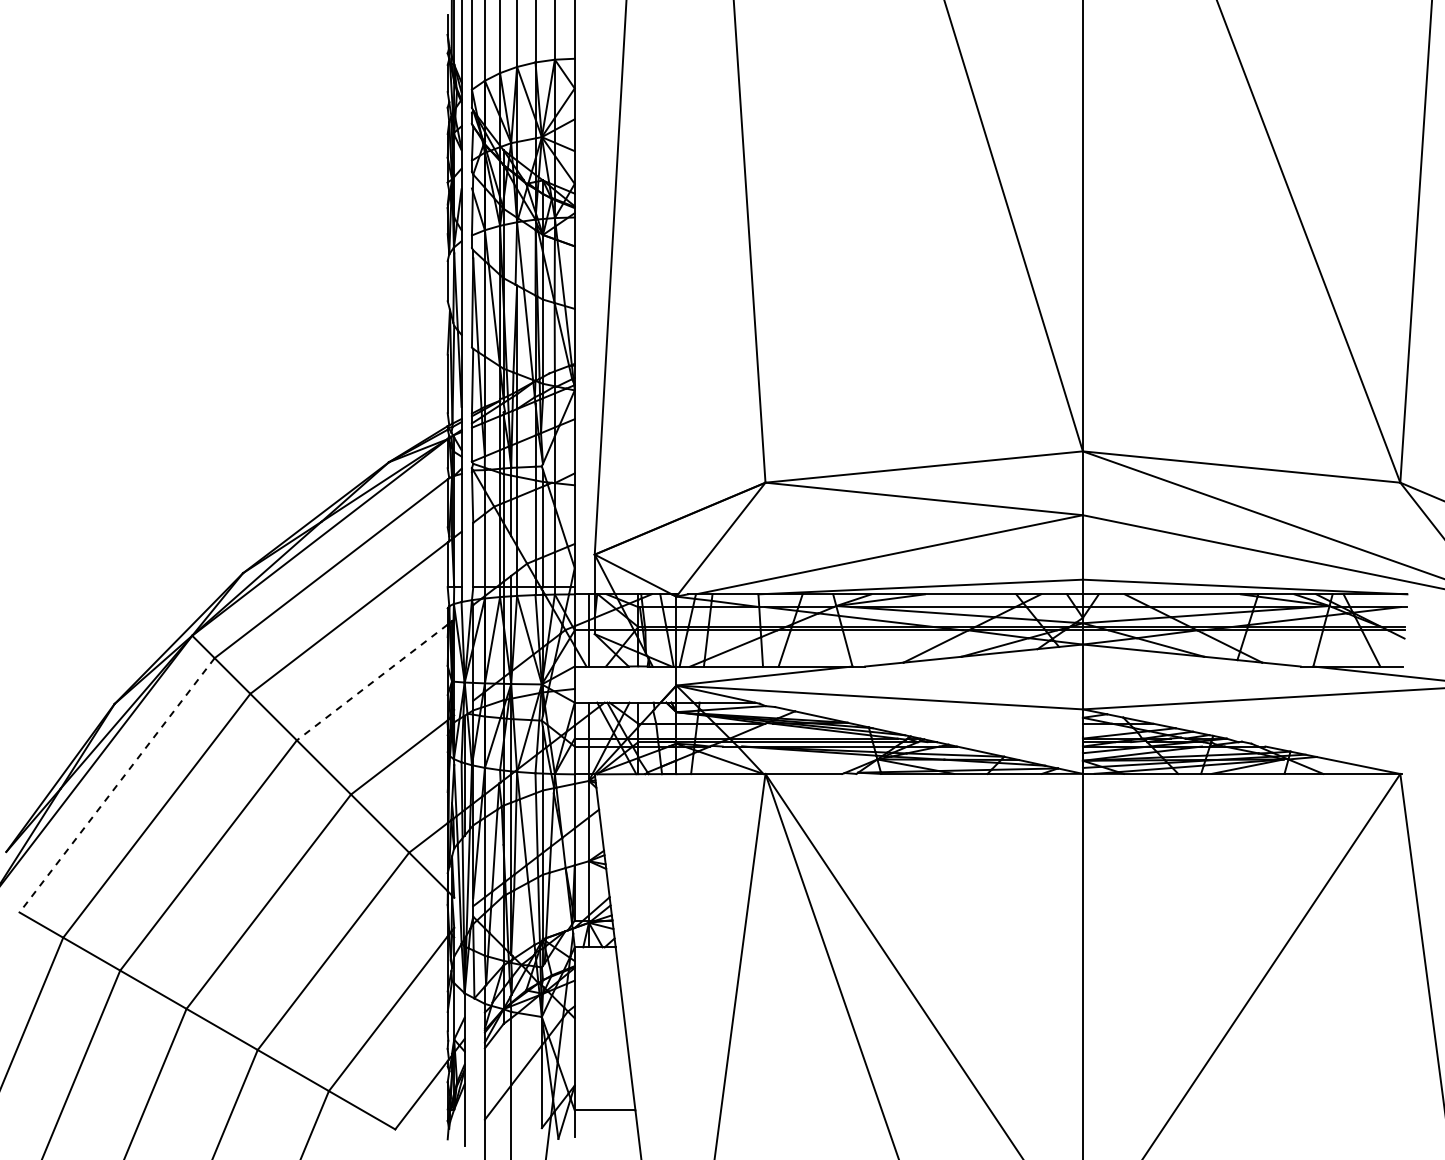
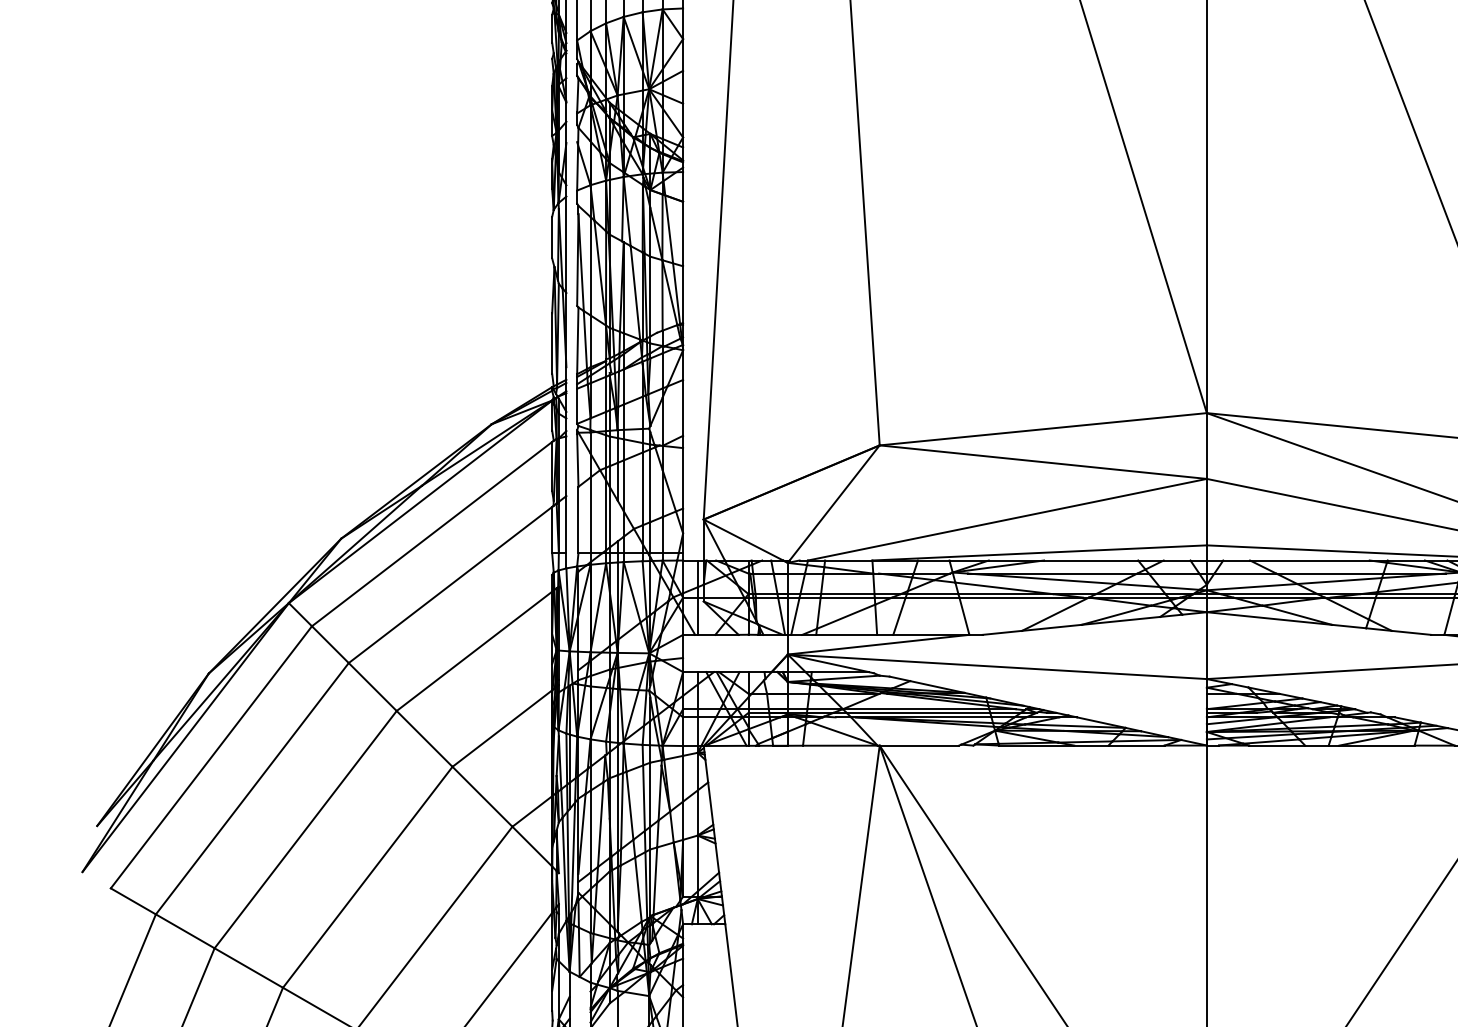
line: (371, 682) -> (473, 651), dashed -> solid
line: (116, 785) -> (210, 757), dashed -> solid

